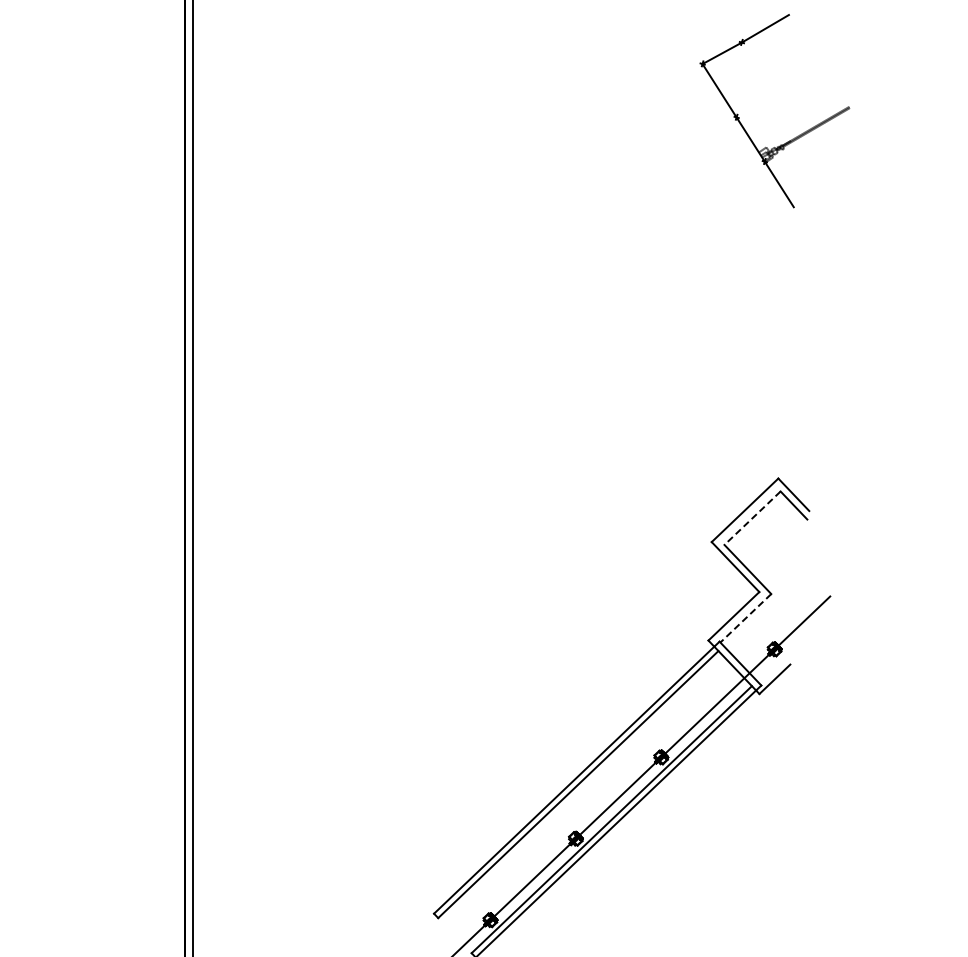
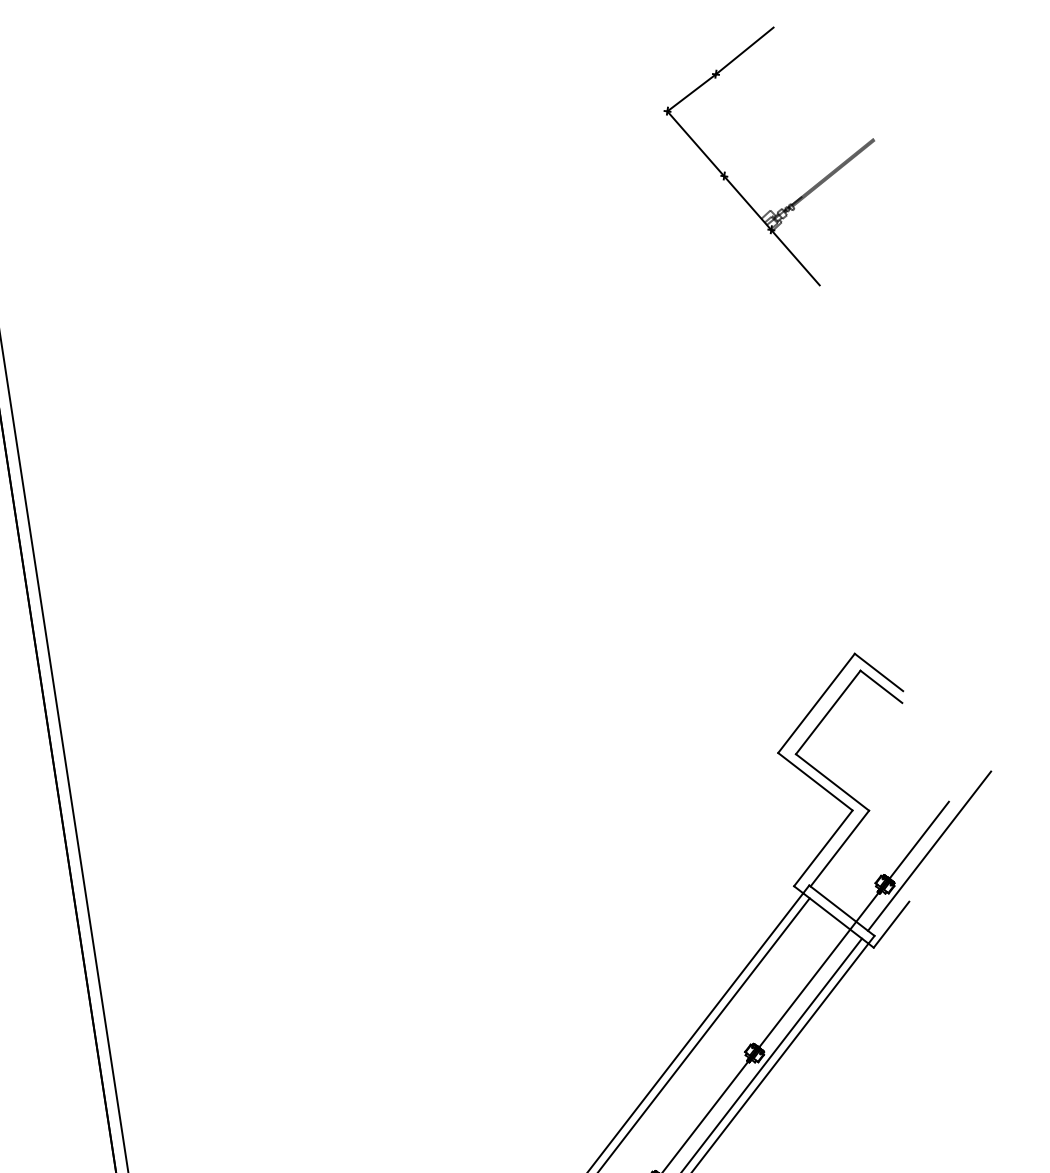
line: (752, 518) -> (828, 712), dashed -> solid
line: (745, 618) -> (839, 848), dashed -> solid
line: (810, 630) -> (929, 851), added

